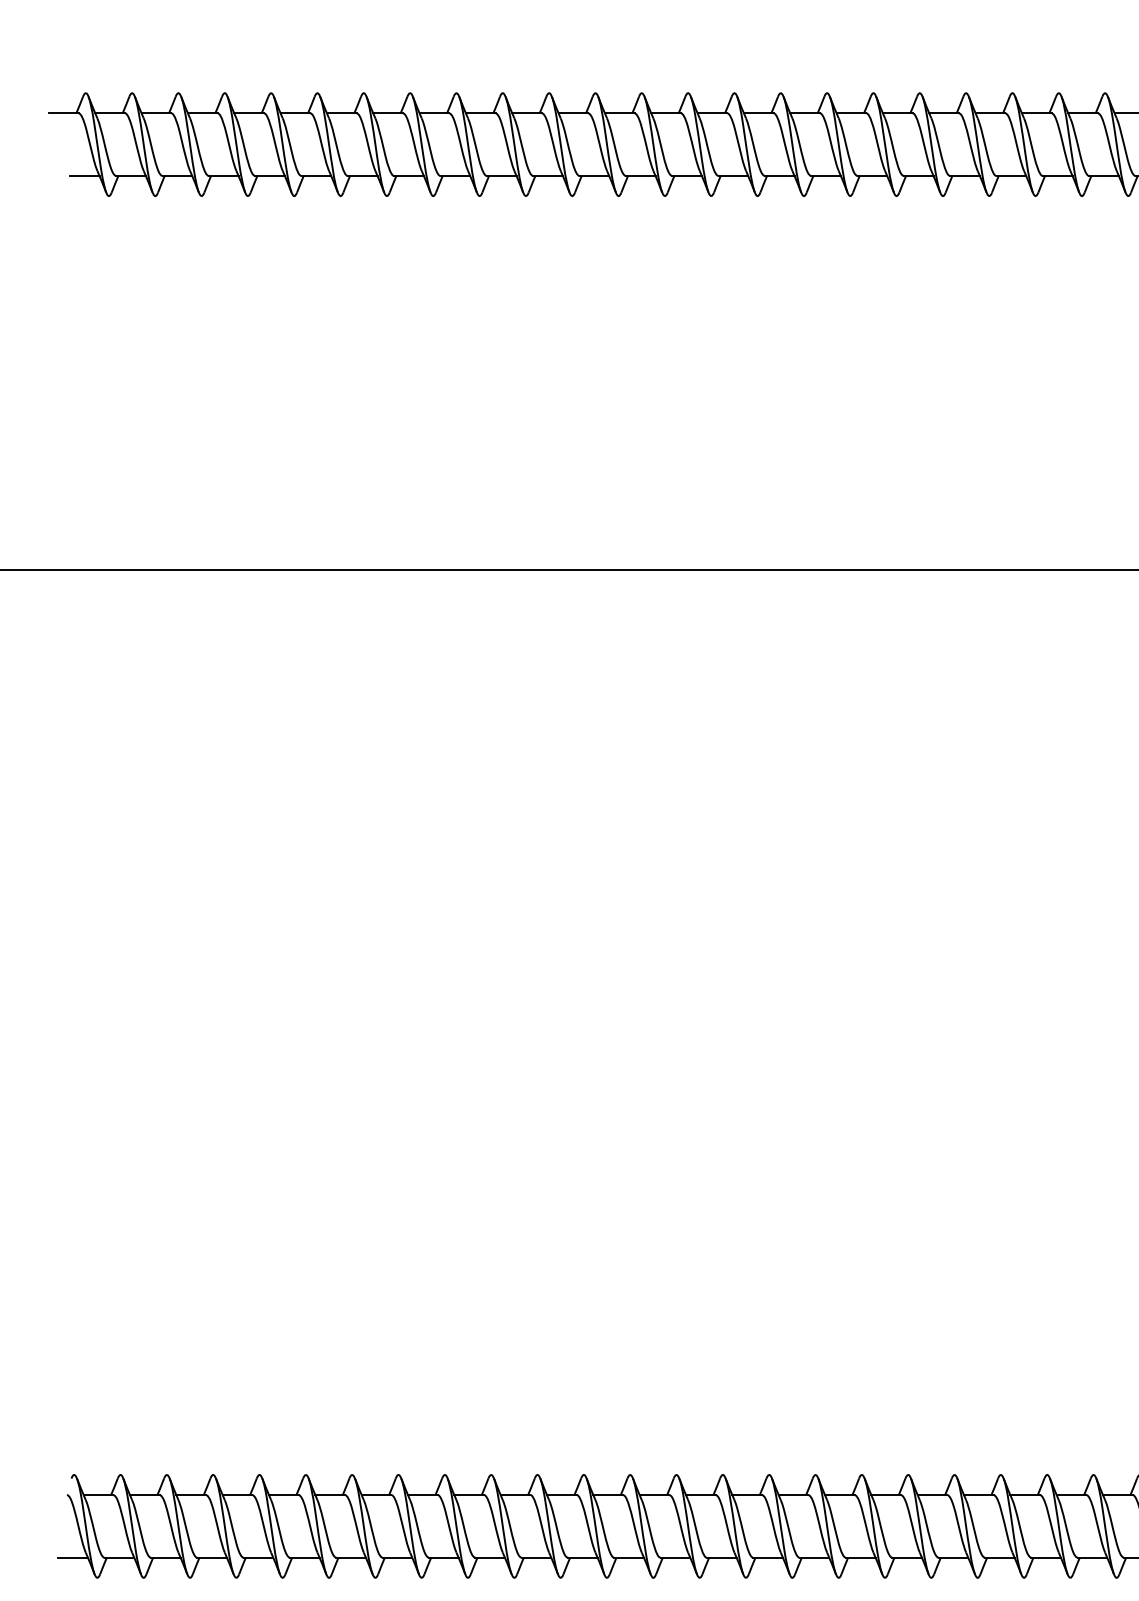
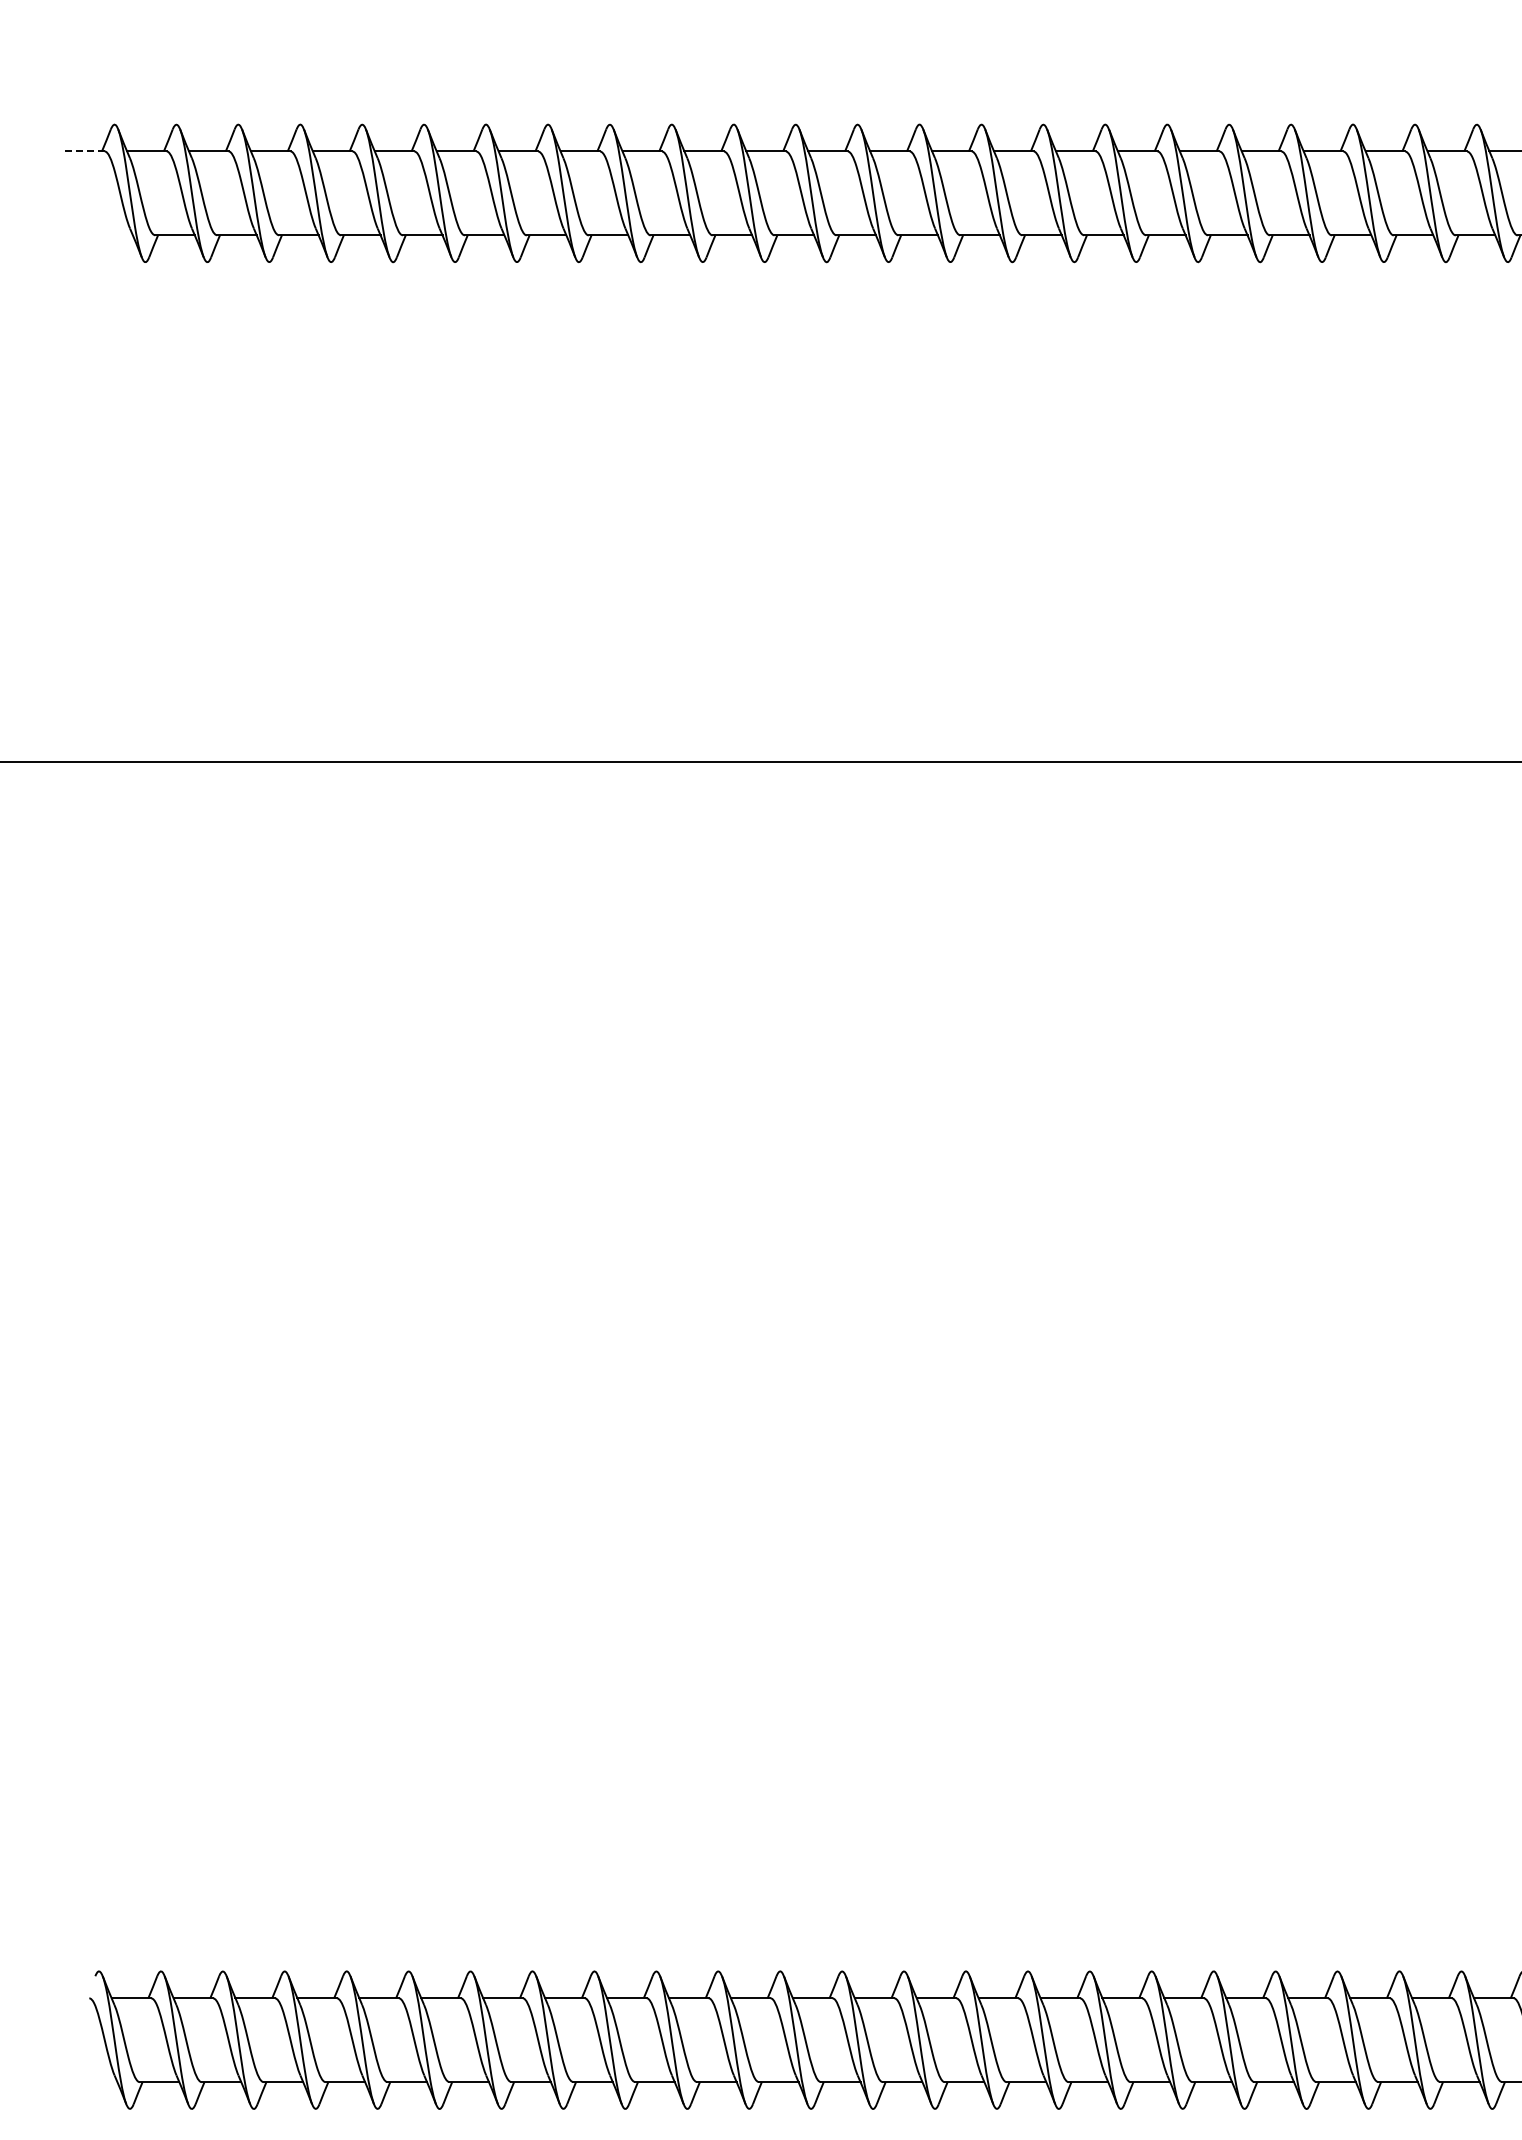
line: (63, 113) -> (84, 151), solid -> dashed
line: (84, 176) -> (112, 235), removed
line: (73, 1558) -> (97, 2082), removed

